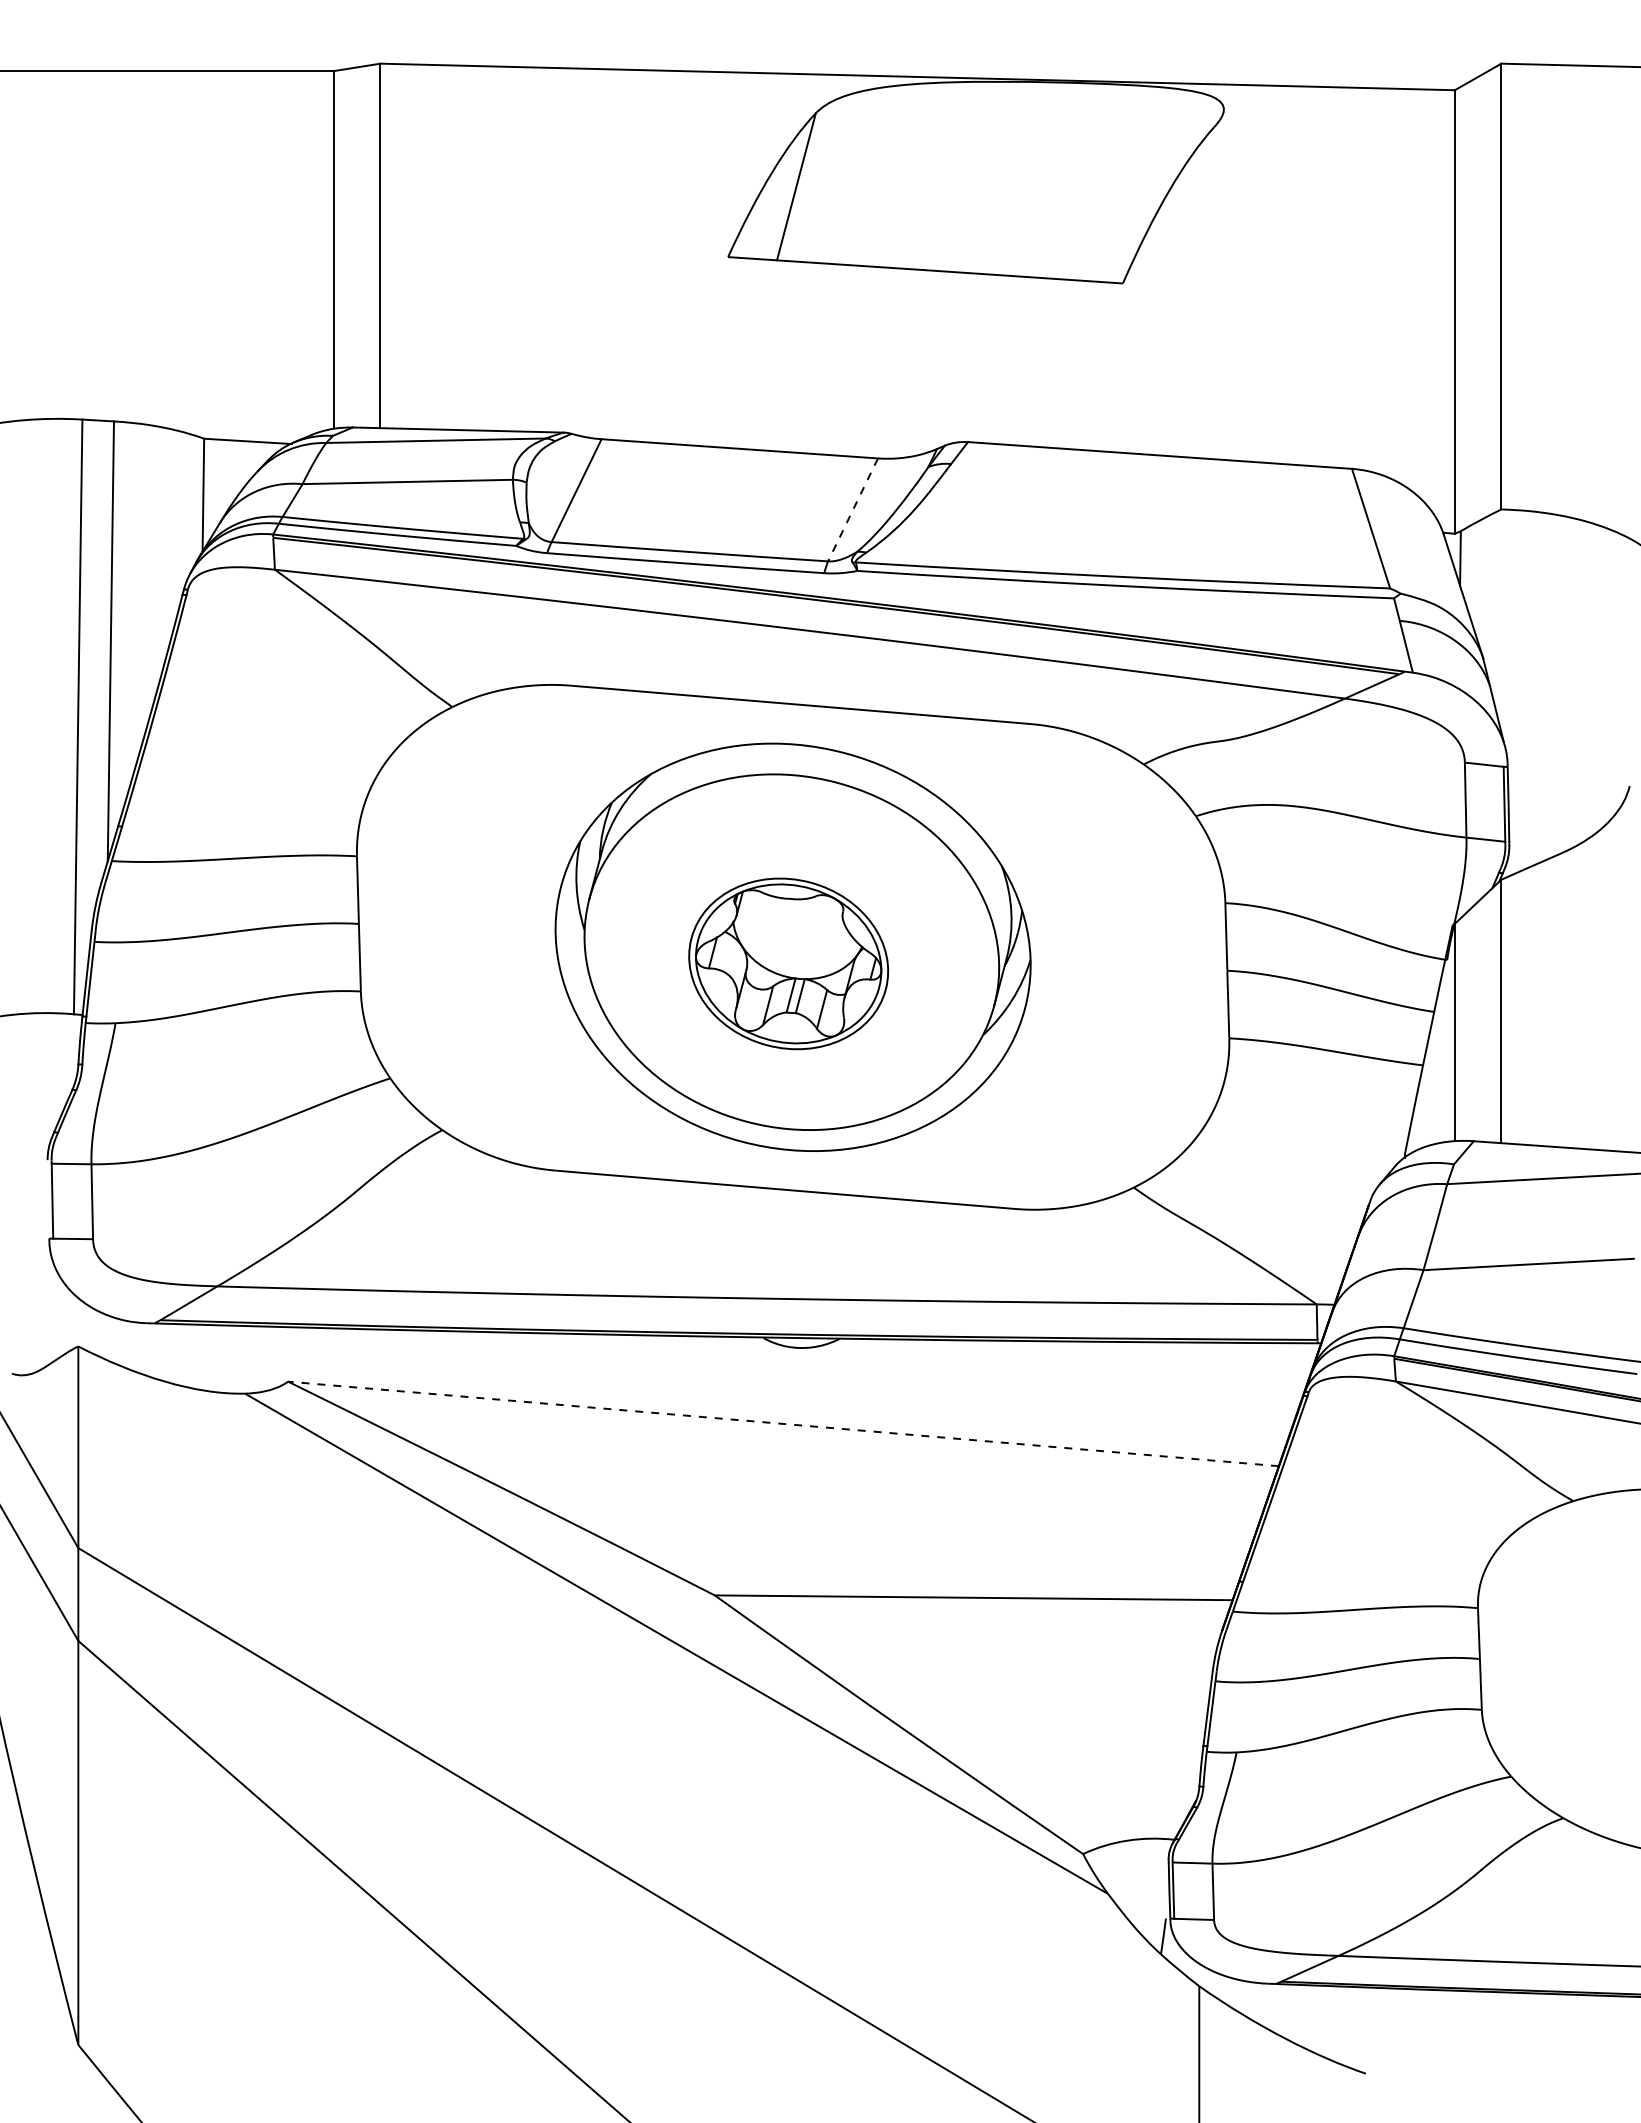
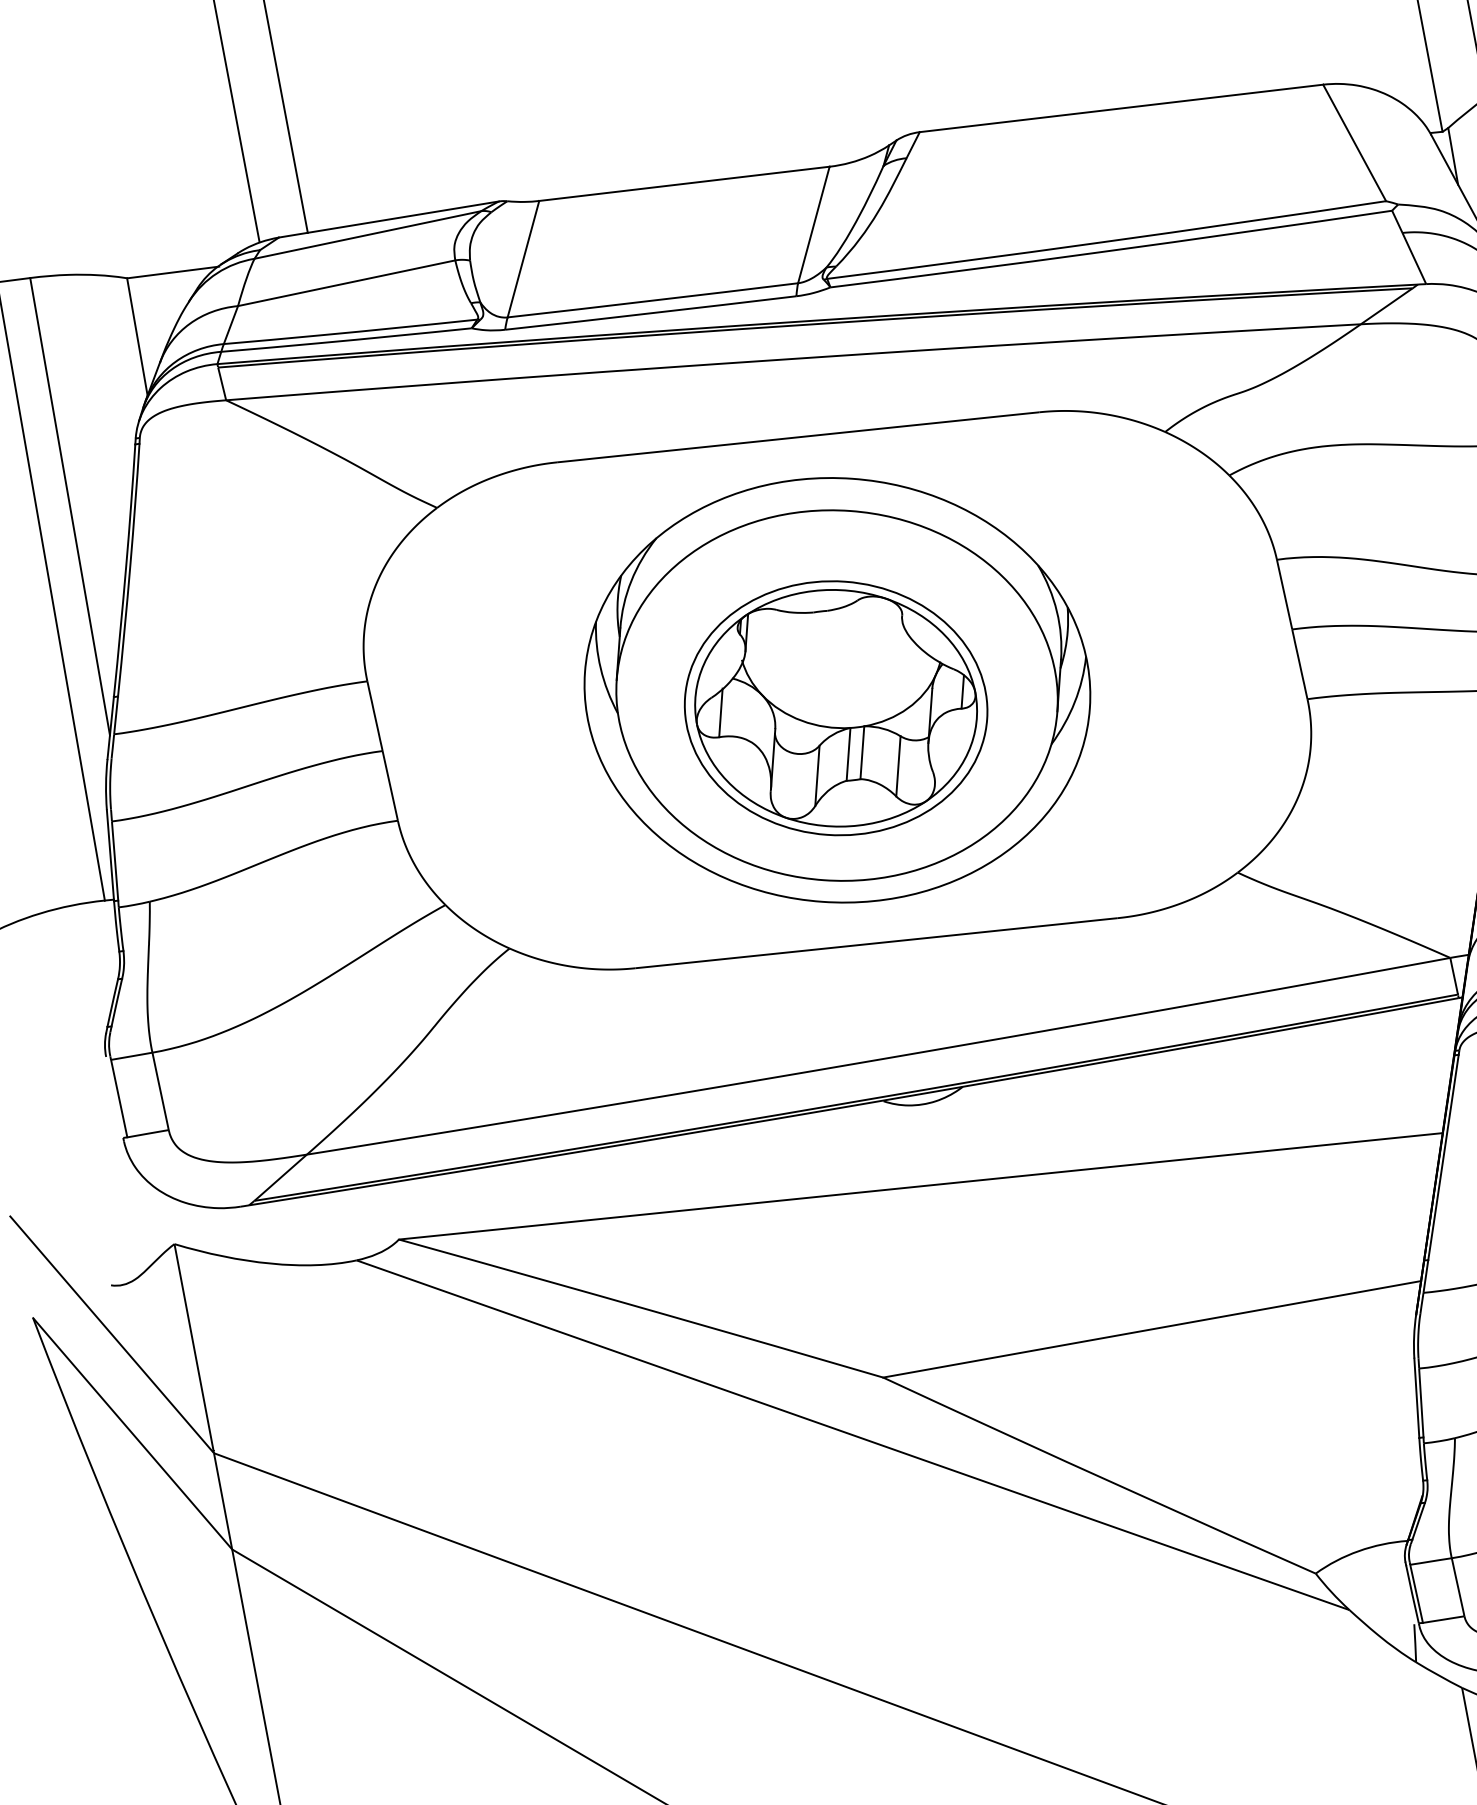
line: (852, 510) -> (813, 225), dashed -> solid
part: (788, 963) -> (835, 707), size x1.43
line: (783, 1423) -> (920, 1185), dashed -> solid

